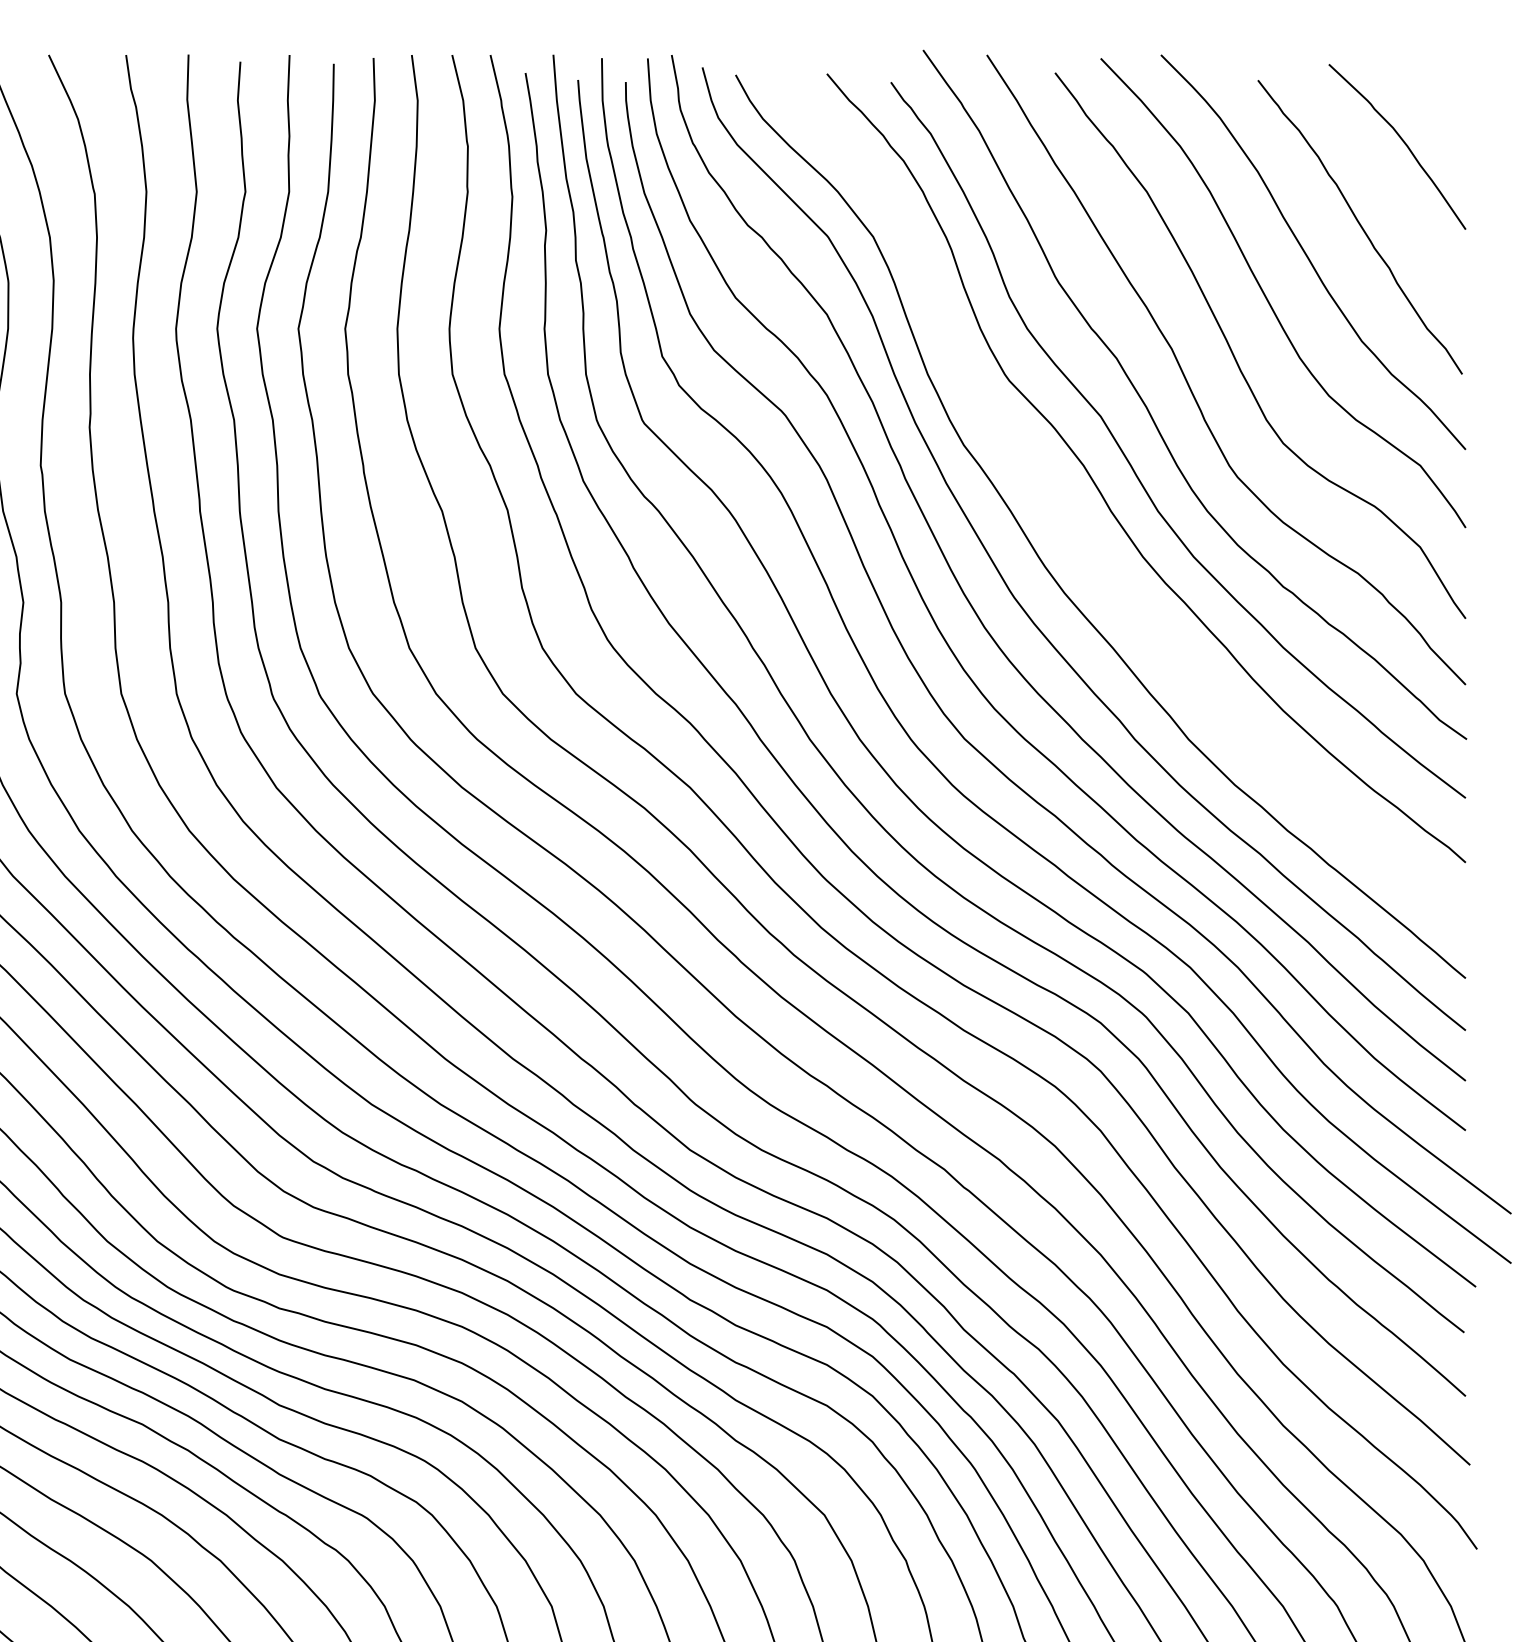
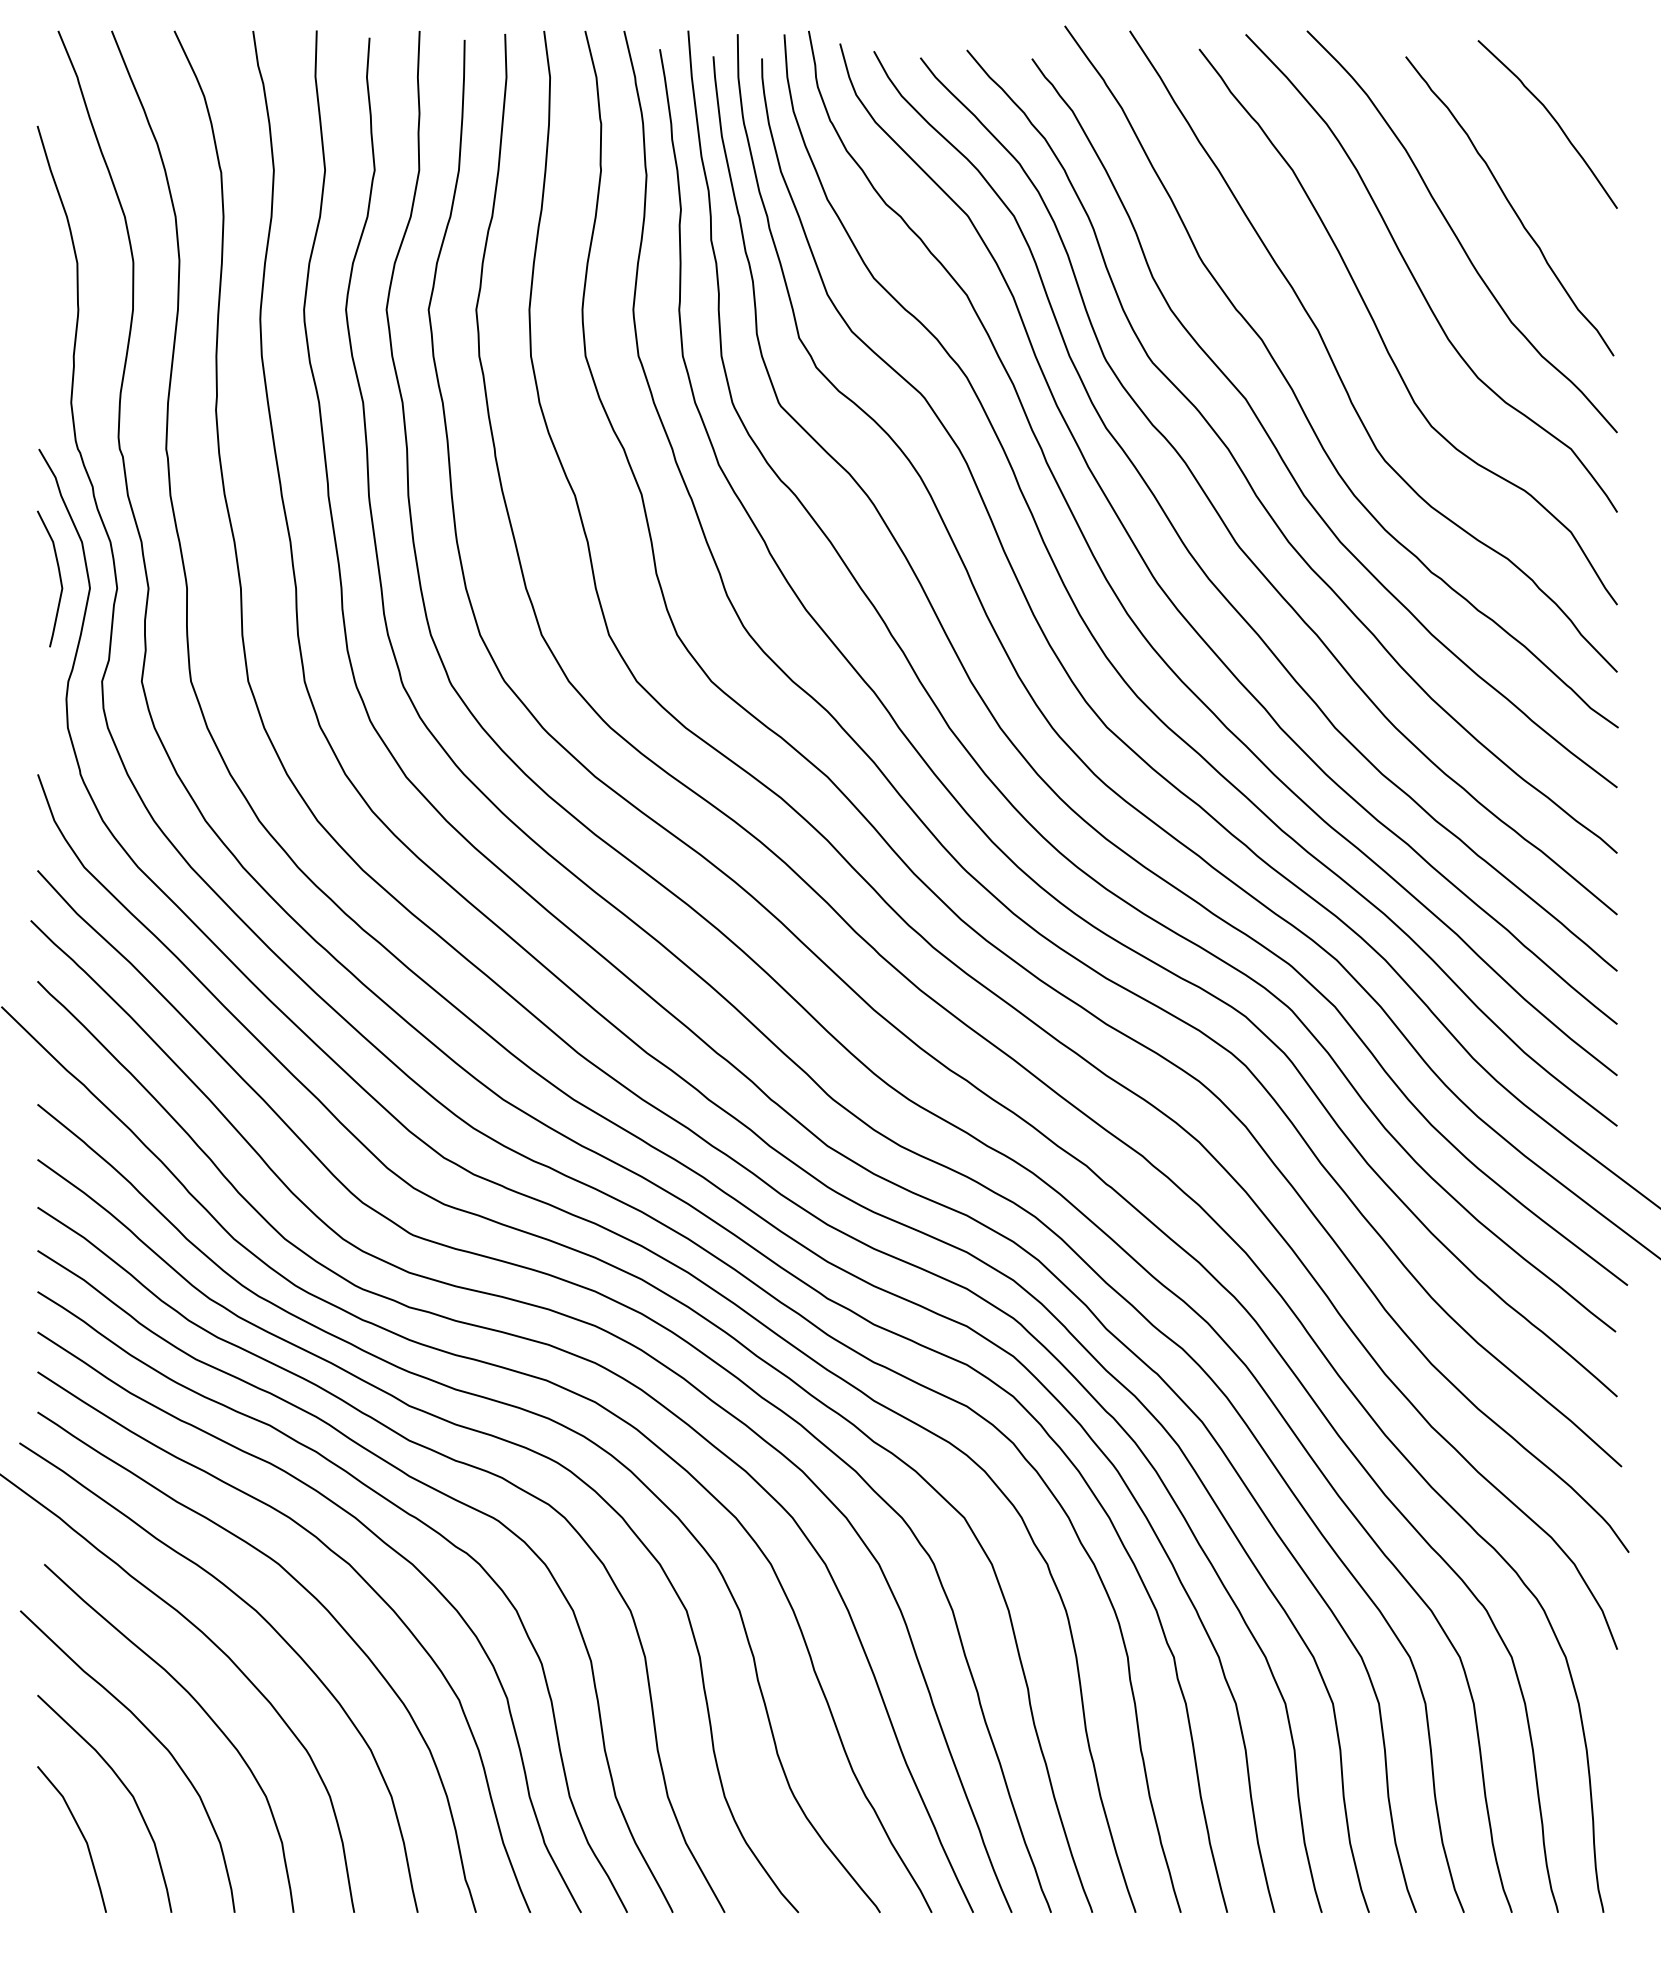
curve: (1077, 533) -> (1222, 518), added

